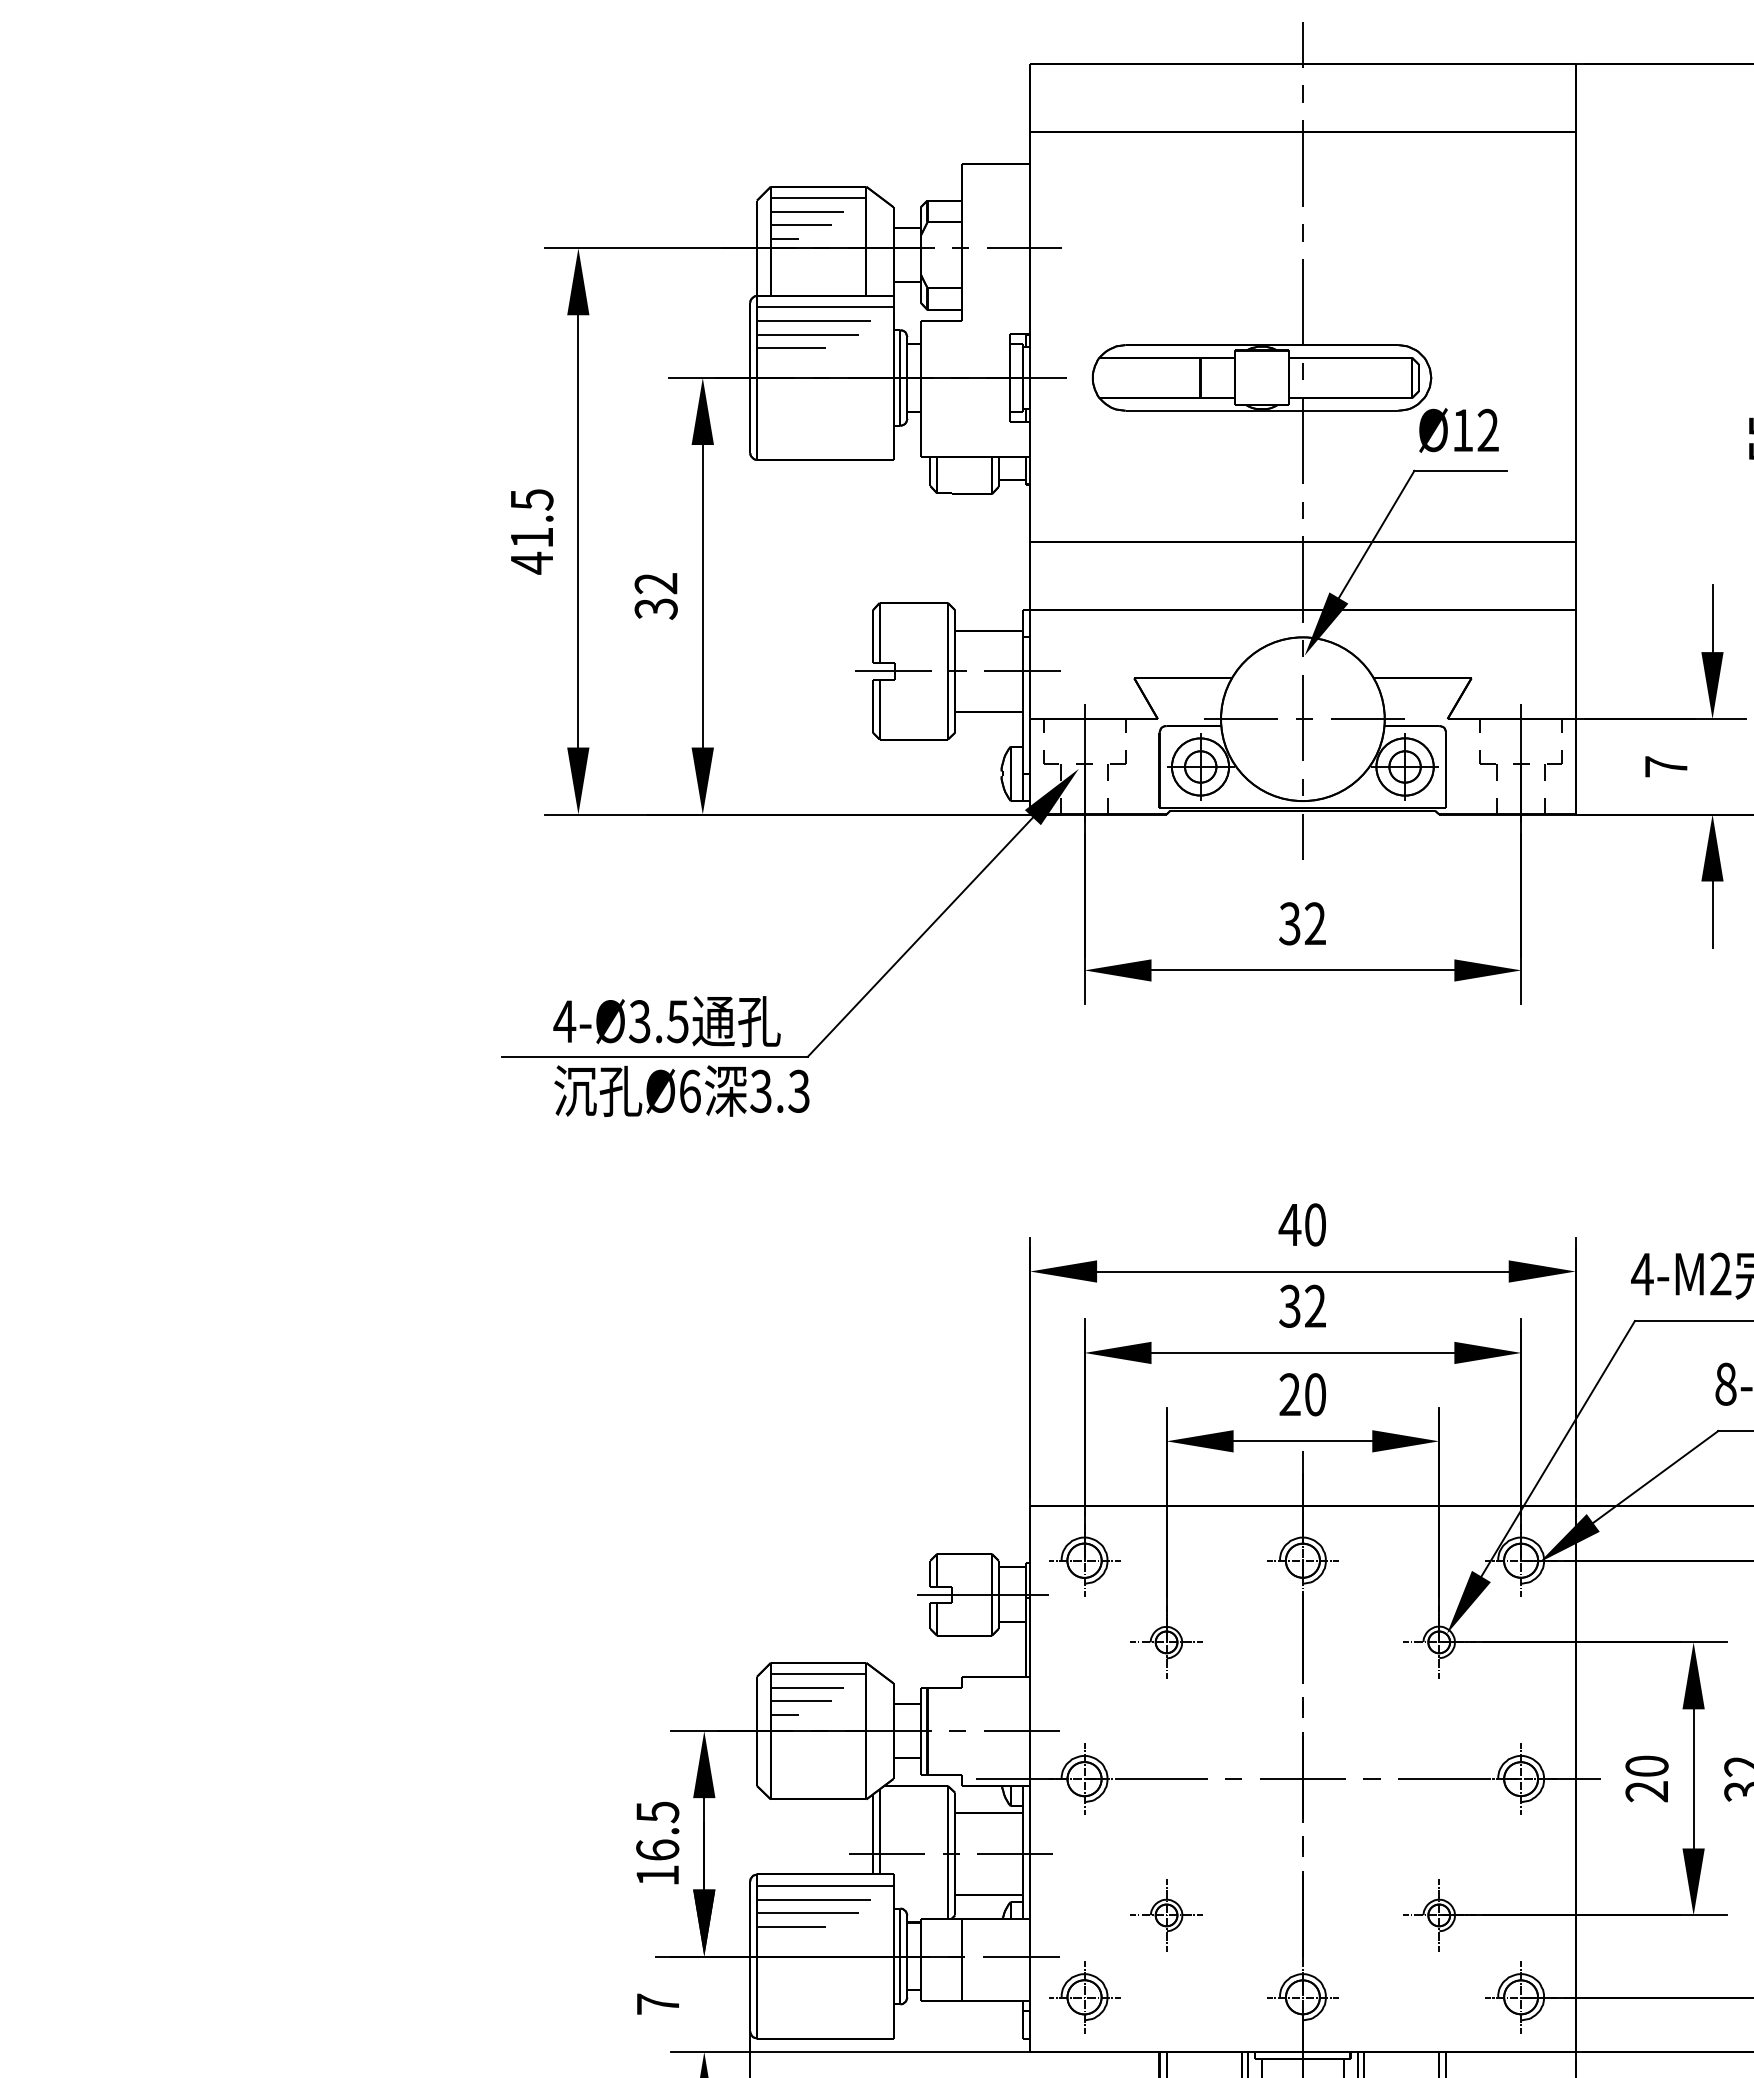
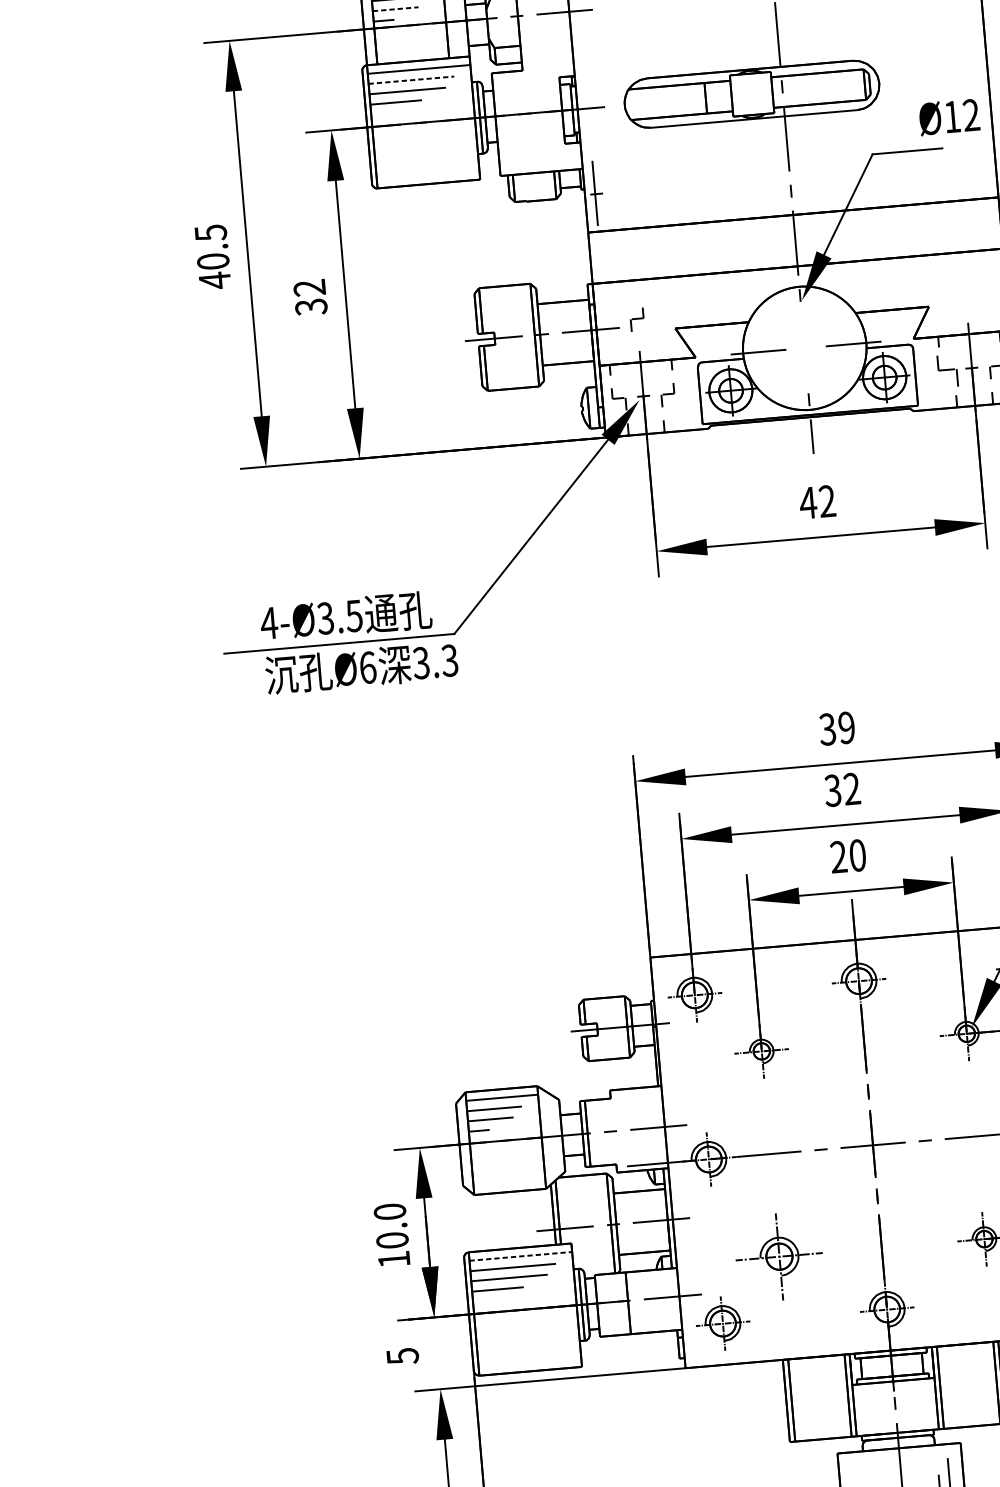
line: (801, 225) -> (395, 9), solid -> dashed
line: (814, 320) -> (411, 79), solid -> dashed
text: (1458, 430) -> (949, 117), moved
text: (531, 537) -> (212, 261), 41.5 -> 40.5
part: (1084, 662) -> (636, 319), added
part: (1304, 717) -> (596, 192), moved
part: (1488, 765) -> (947, 371), size x1.4
text: (1289, 923) -> (807, 502), 32 -> 42
text: (1301, 1224) -> (836, 728), 40 -> 39
text: (657, 1830) -> (391, 1225), 16.5 -> 10.0
line: (825, 1885) -> (520, 1256), solid -> dashed
part: (1166, 1915) -> (779, 1256), size x1.6
text: (658, 2004) -> (403, 1356), 7 -> 5

